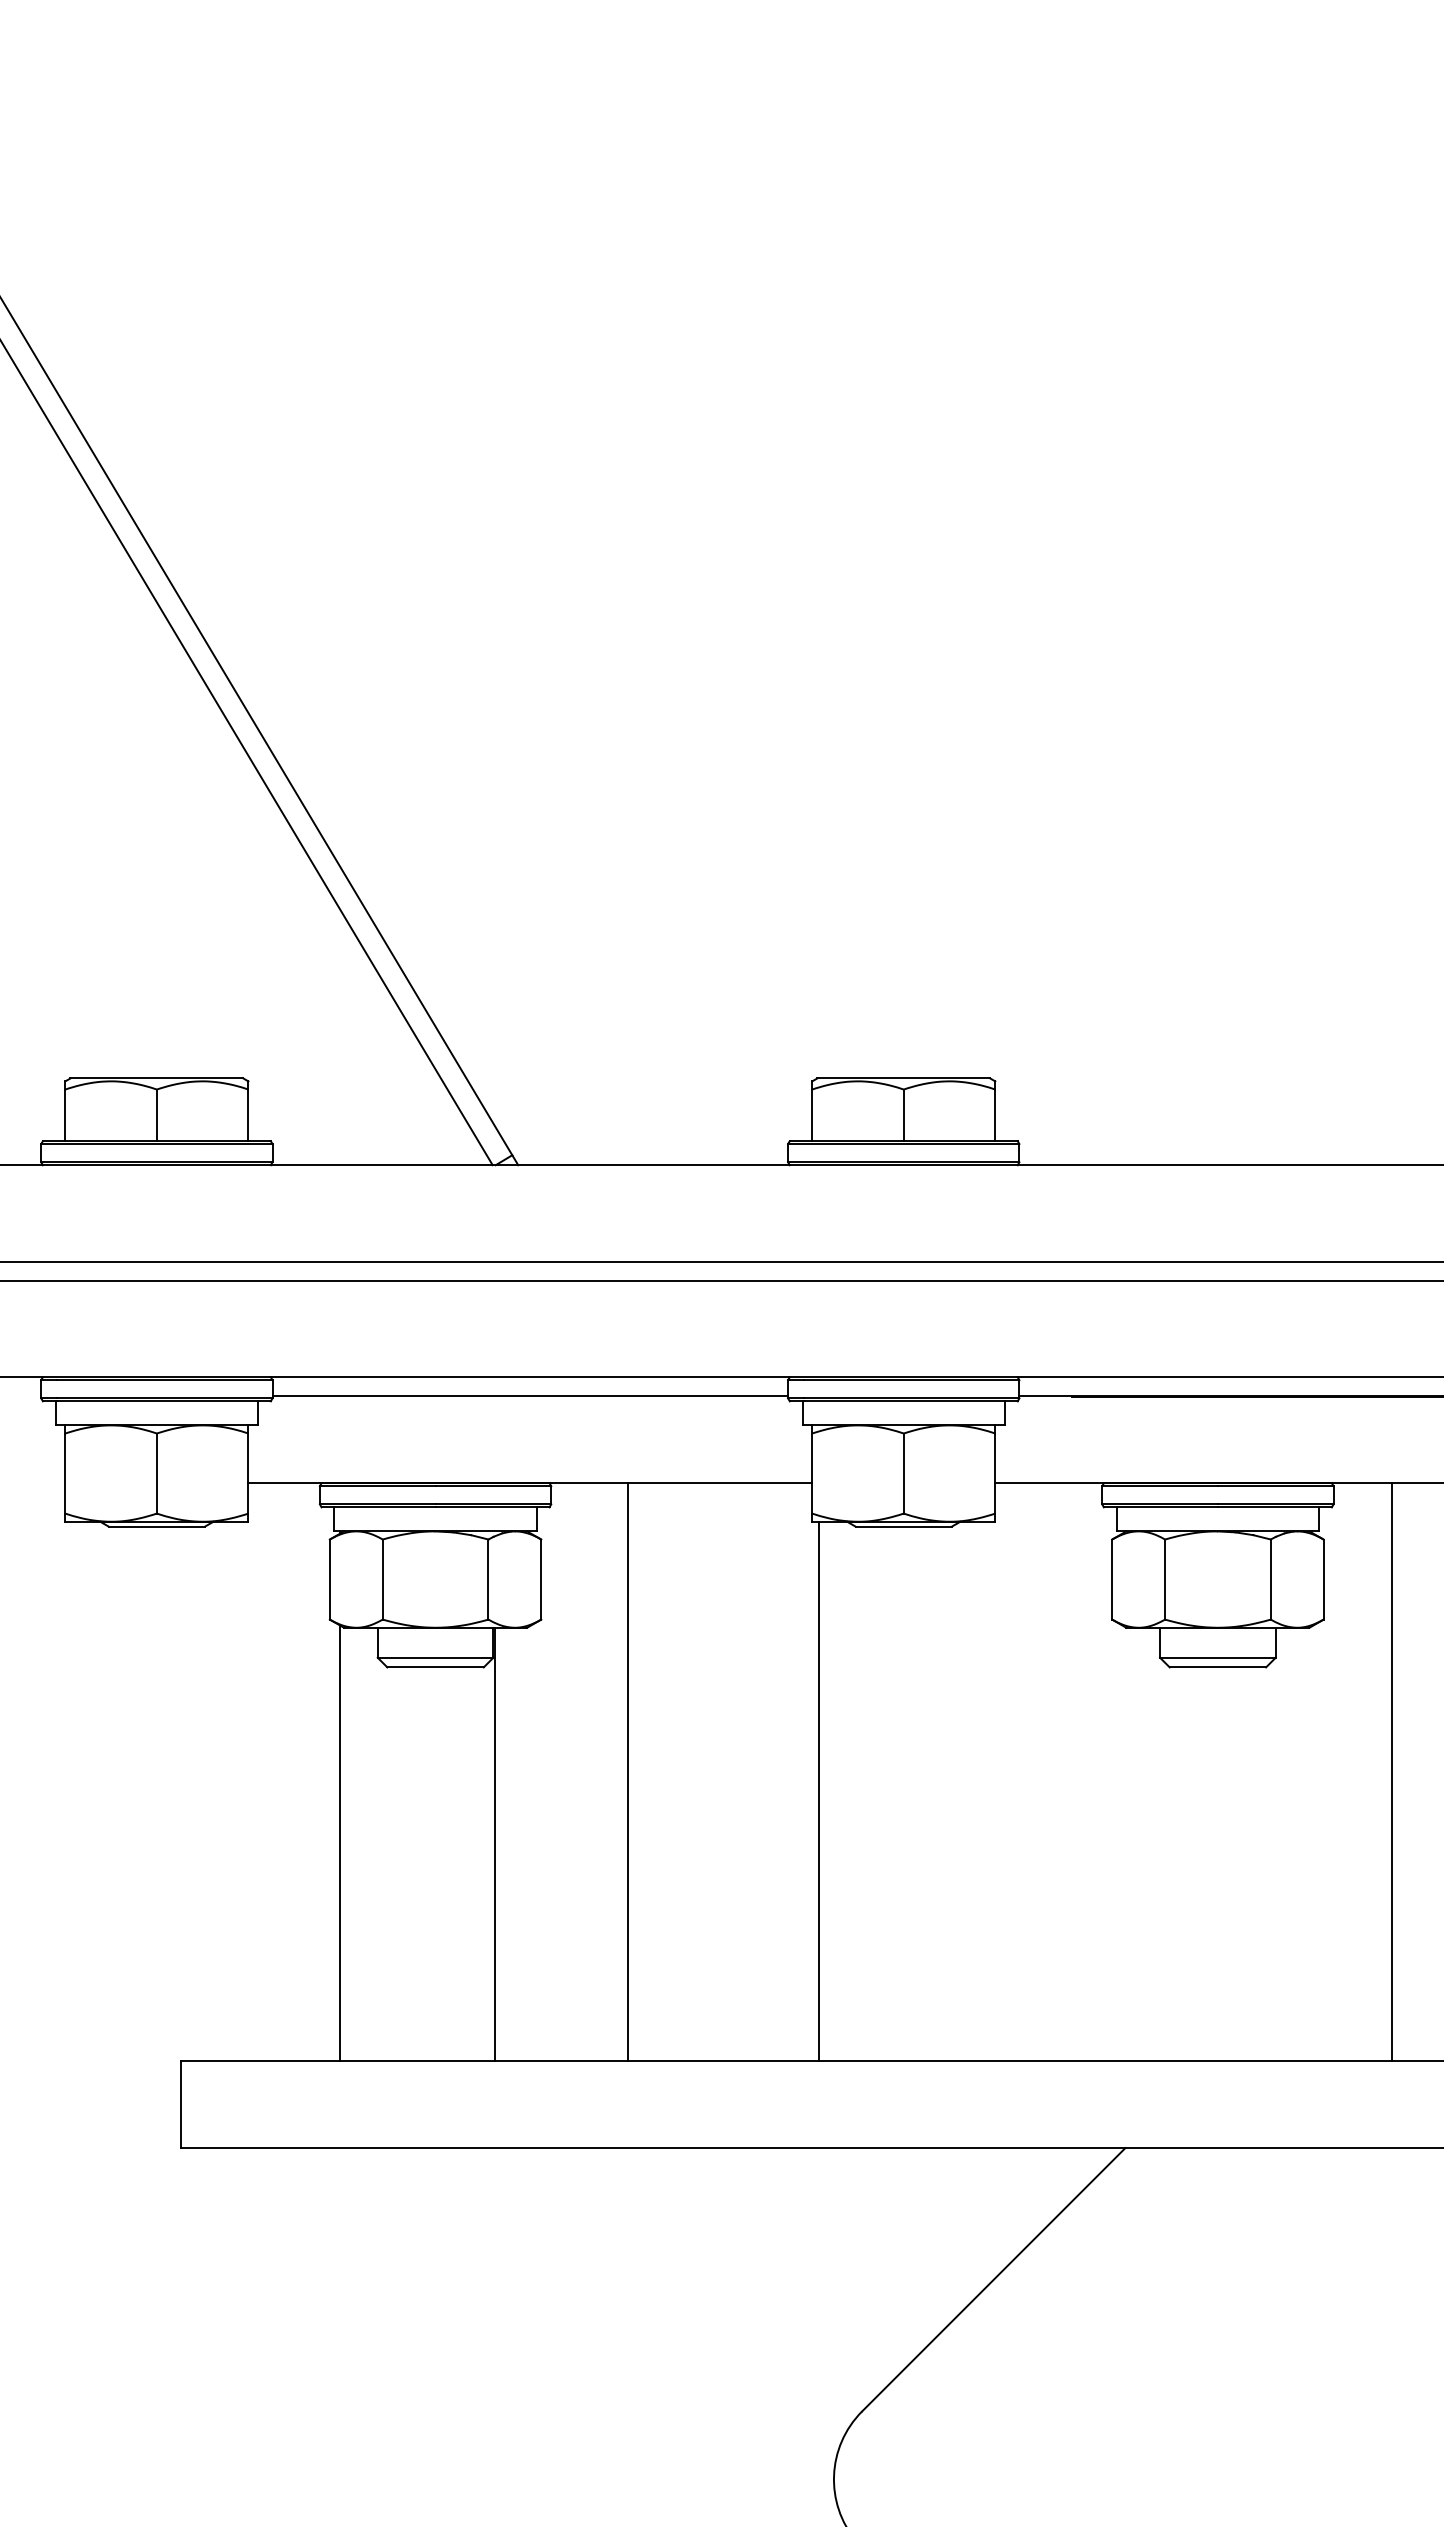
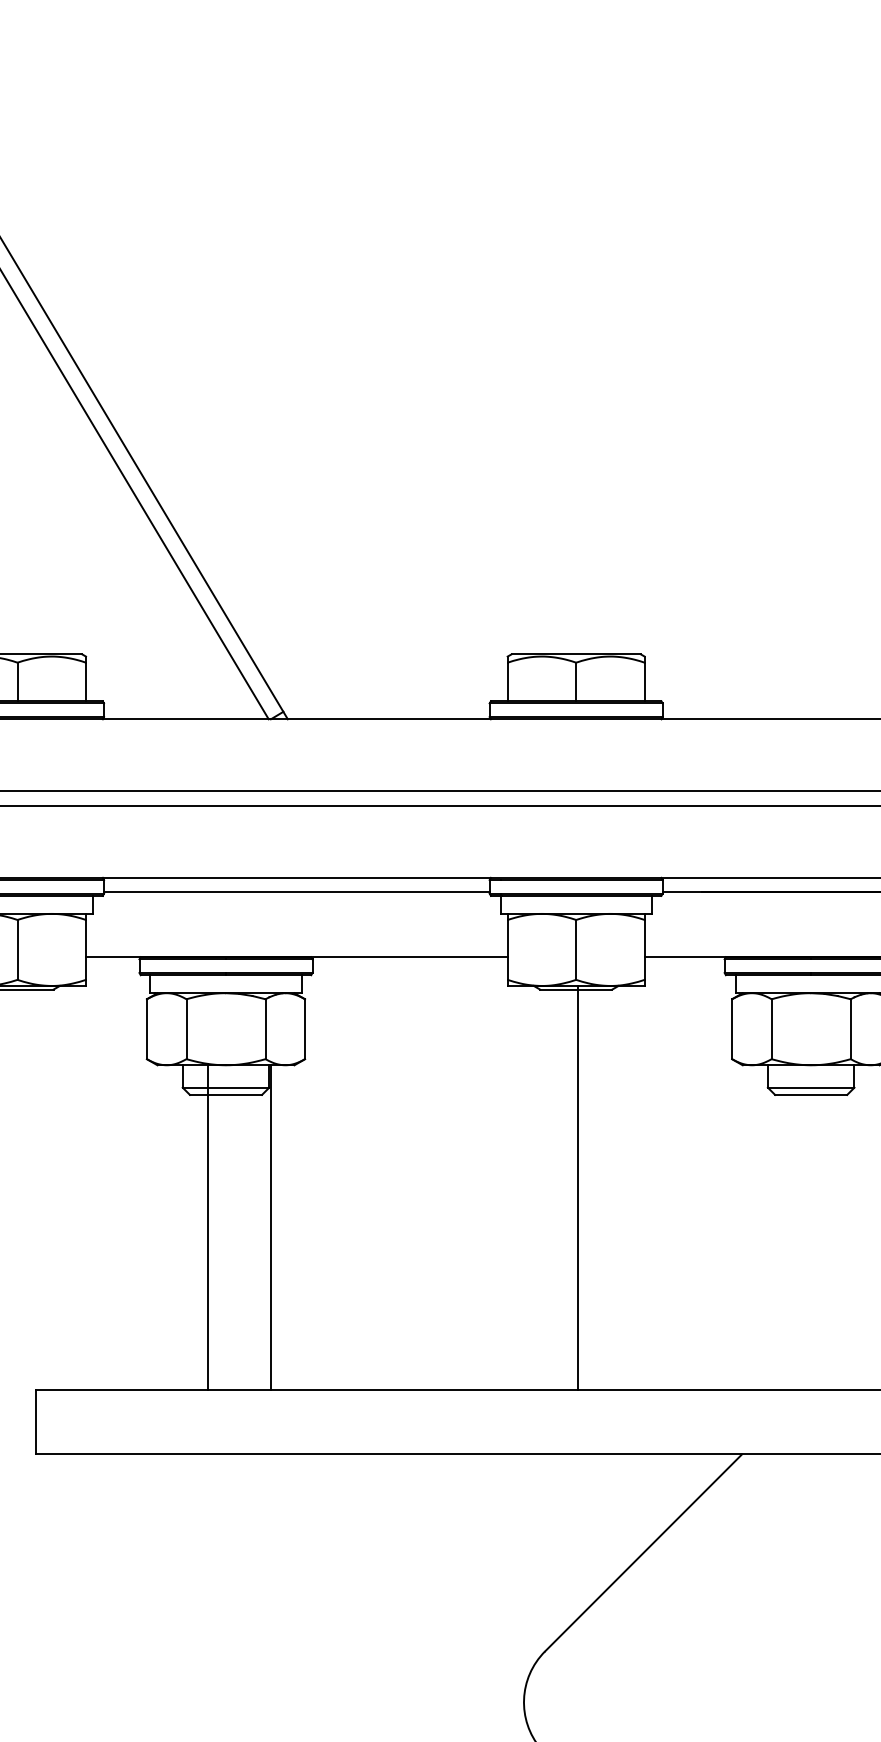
line: (628, 1772) -> (370, 1173), removed
line: (818, 1791) -> (577, 1187), moved
line: (340, 1843) -> (208, 1226), moved

